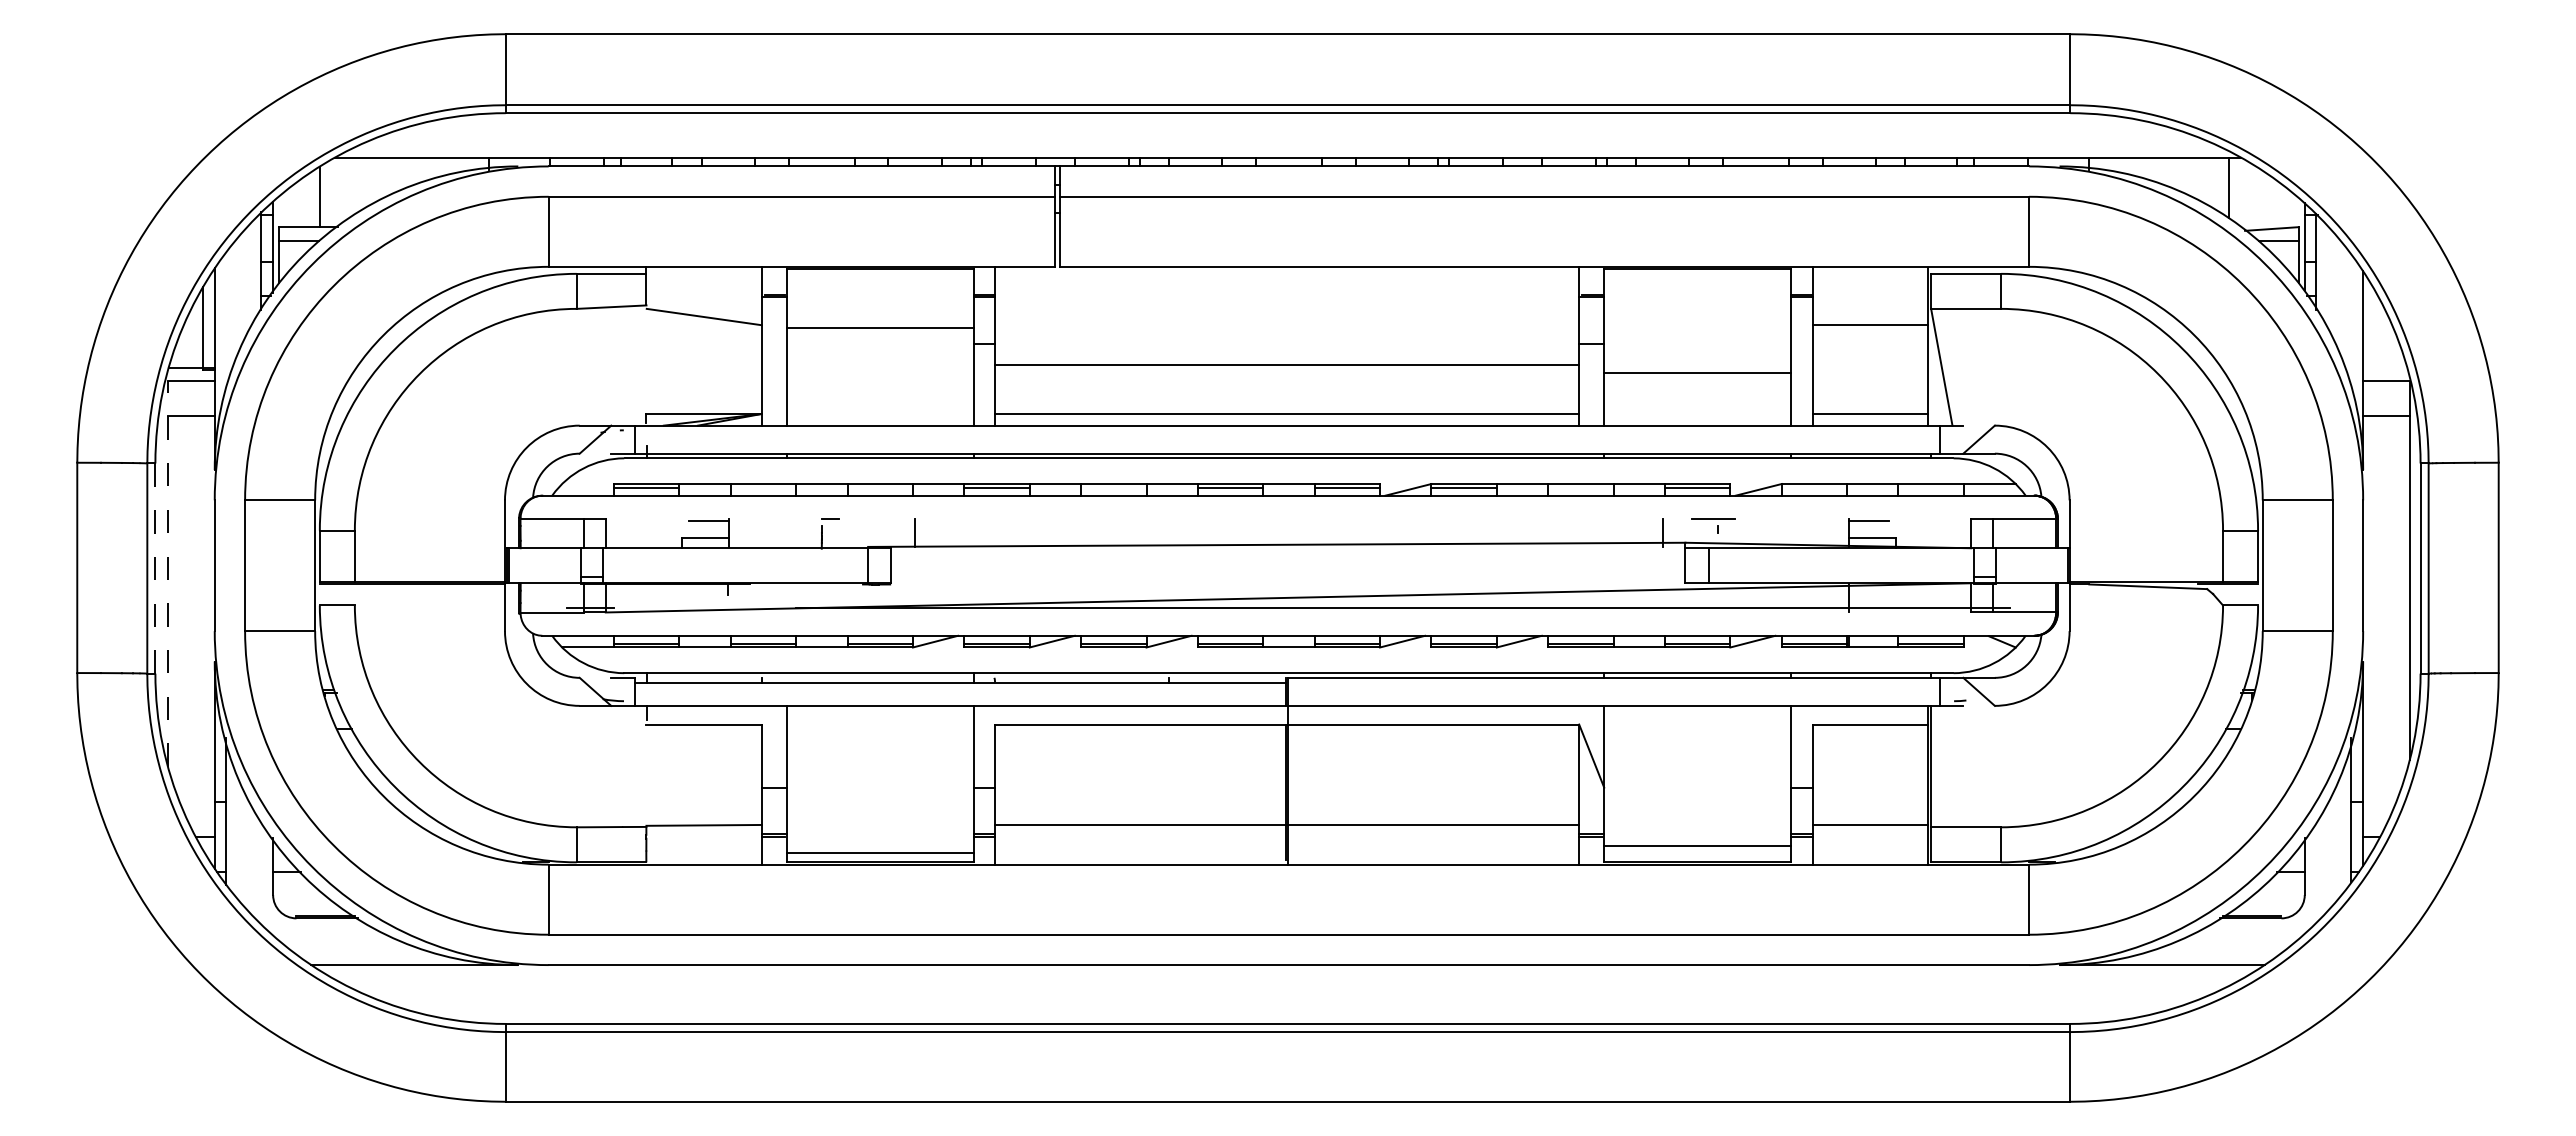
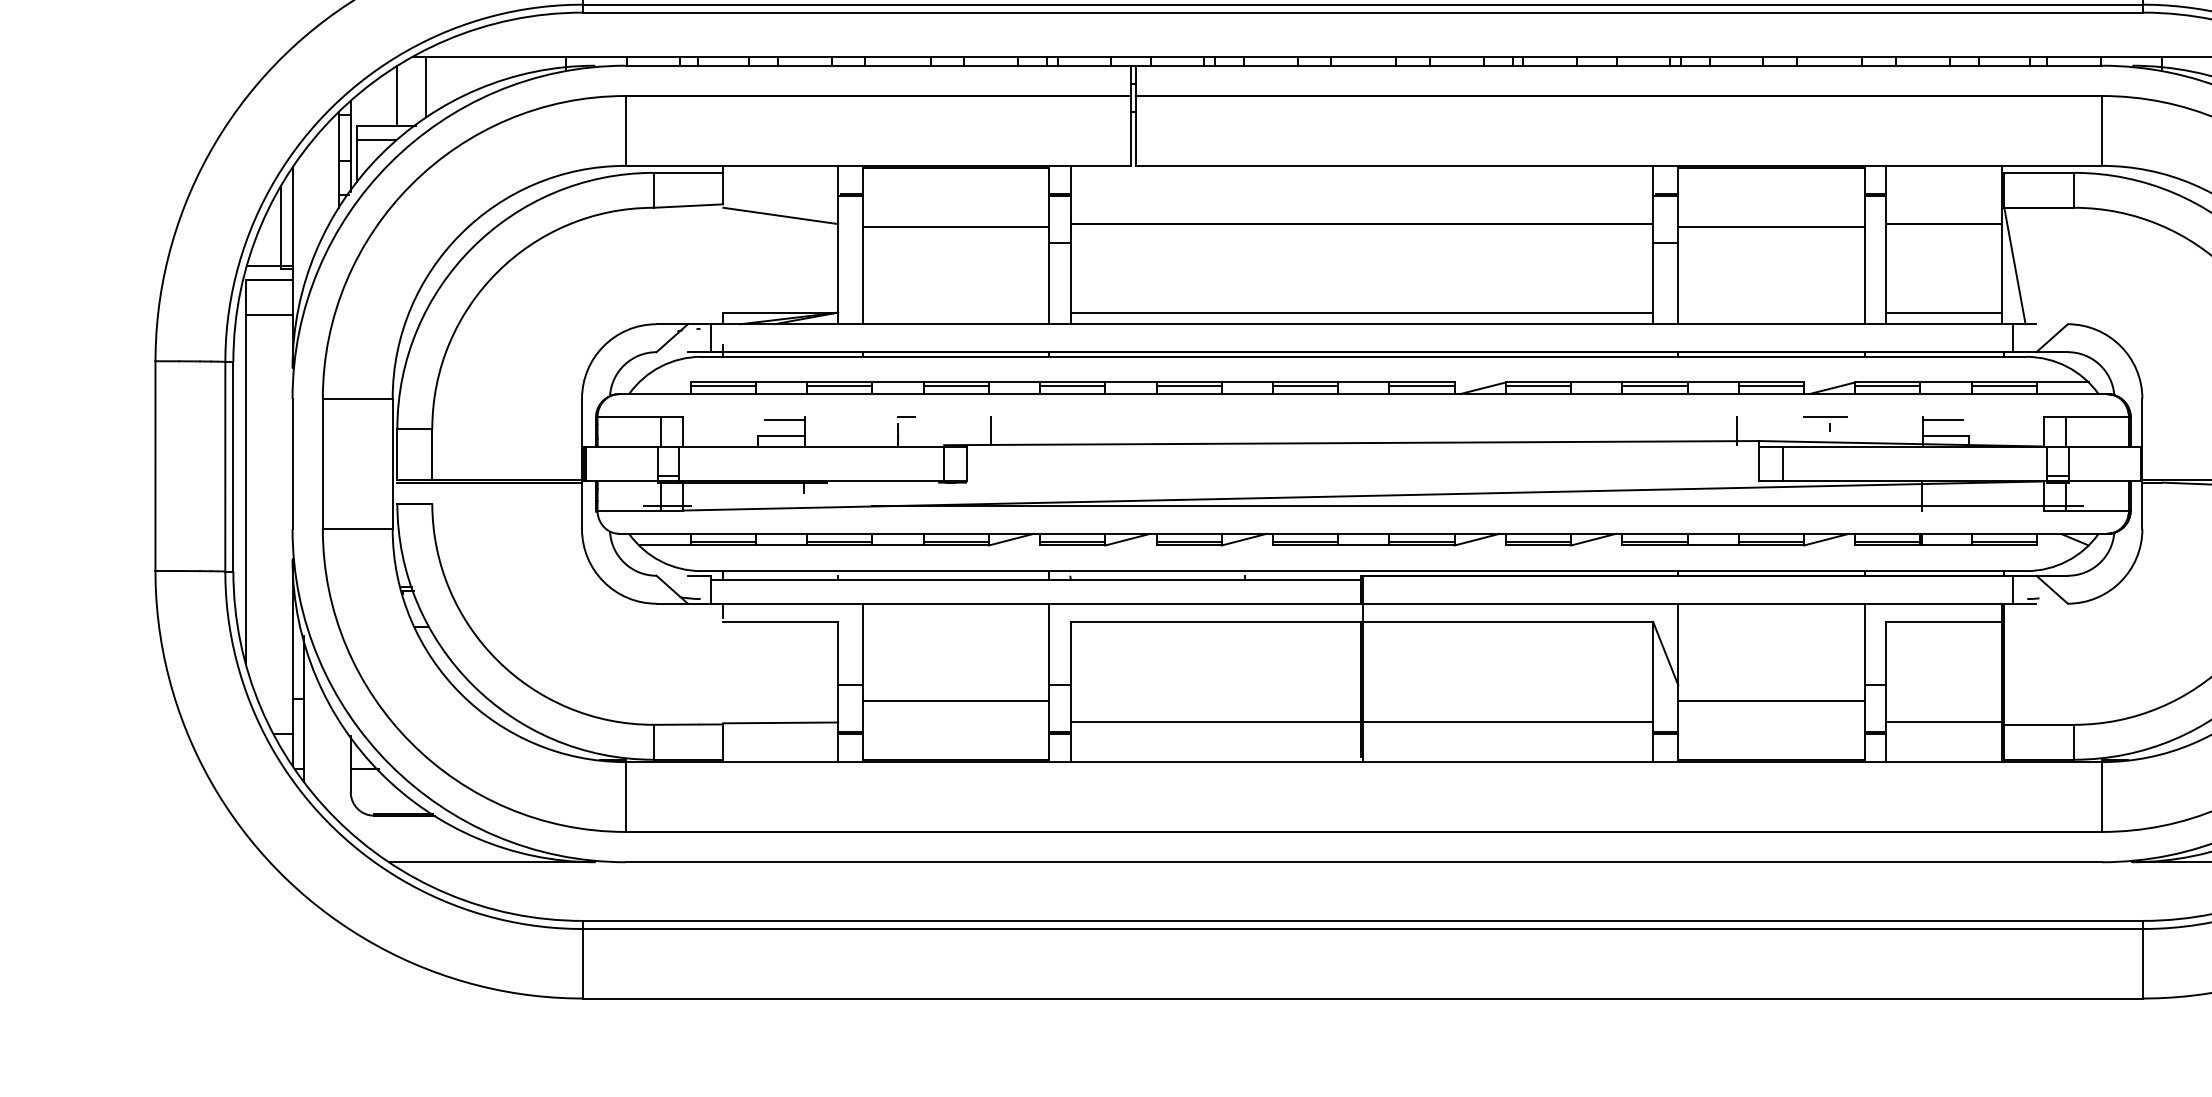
line: (349, 187) -> (426, 86), added
line: (1287, 365) -> (1362, 224), moved
line: (1697, 372) -> (1771, 226), moved
line: (763, 488) -> (839, 386), added
line: (879, 488) -> (955, 386), added
line: (1113, 488) -> (1188, 386), added
line: (1580, 488) -> (1654, 386), added
line: (1814, 488) -> (1887, 386), added
line: (1930, 488) -> (2003, 386), added
part: (1713, 525) -> (1825, 423), moved
line: (155, 568) -> (233, 466), dashed -> solid
line: (168, 574) -> (246, 472), dashed -> solid
line: (1697, 845) -> (1771, 701), moved
line: (879, 852) -> (955, 701), moved

